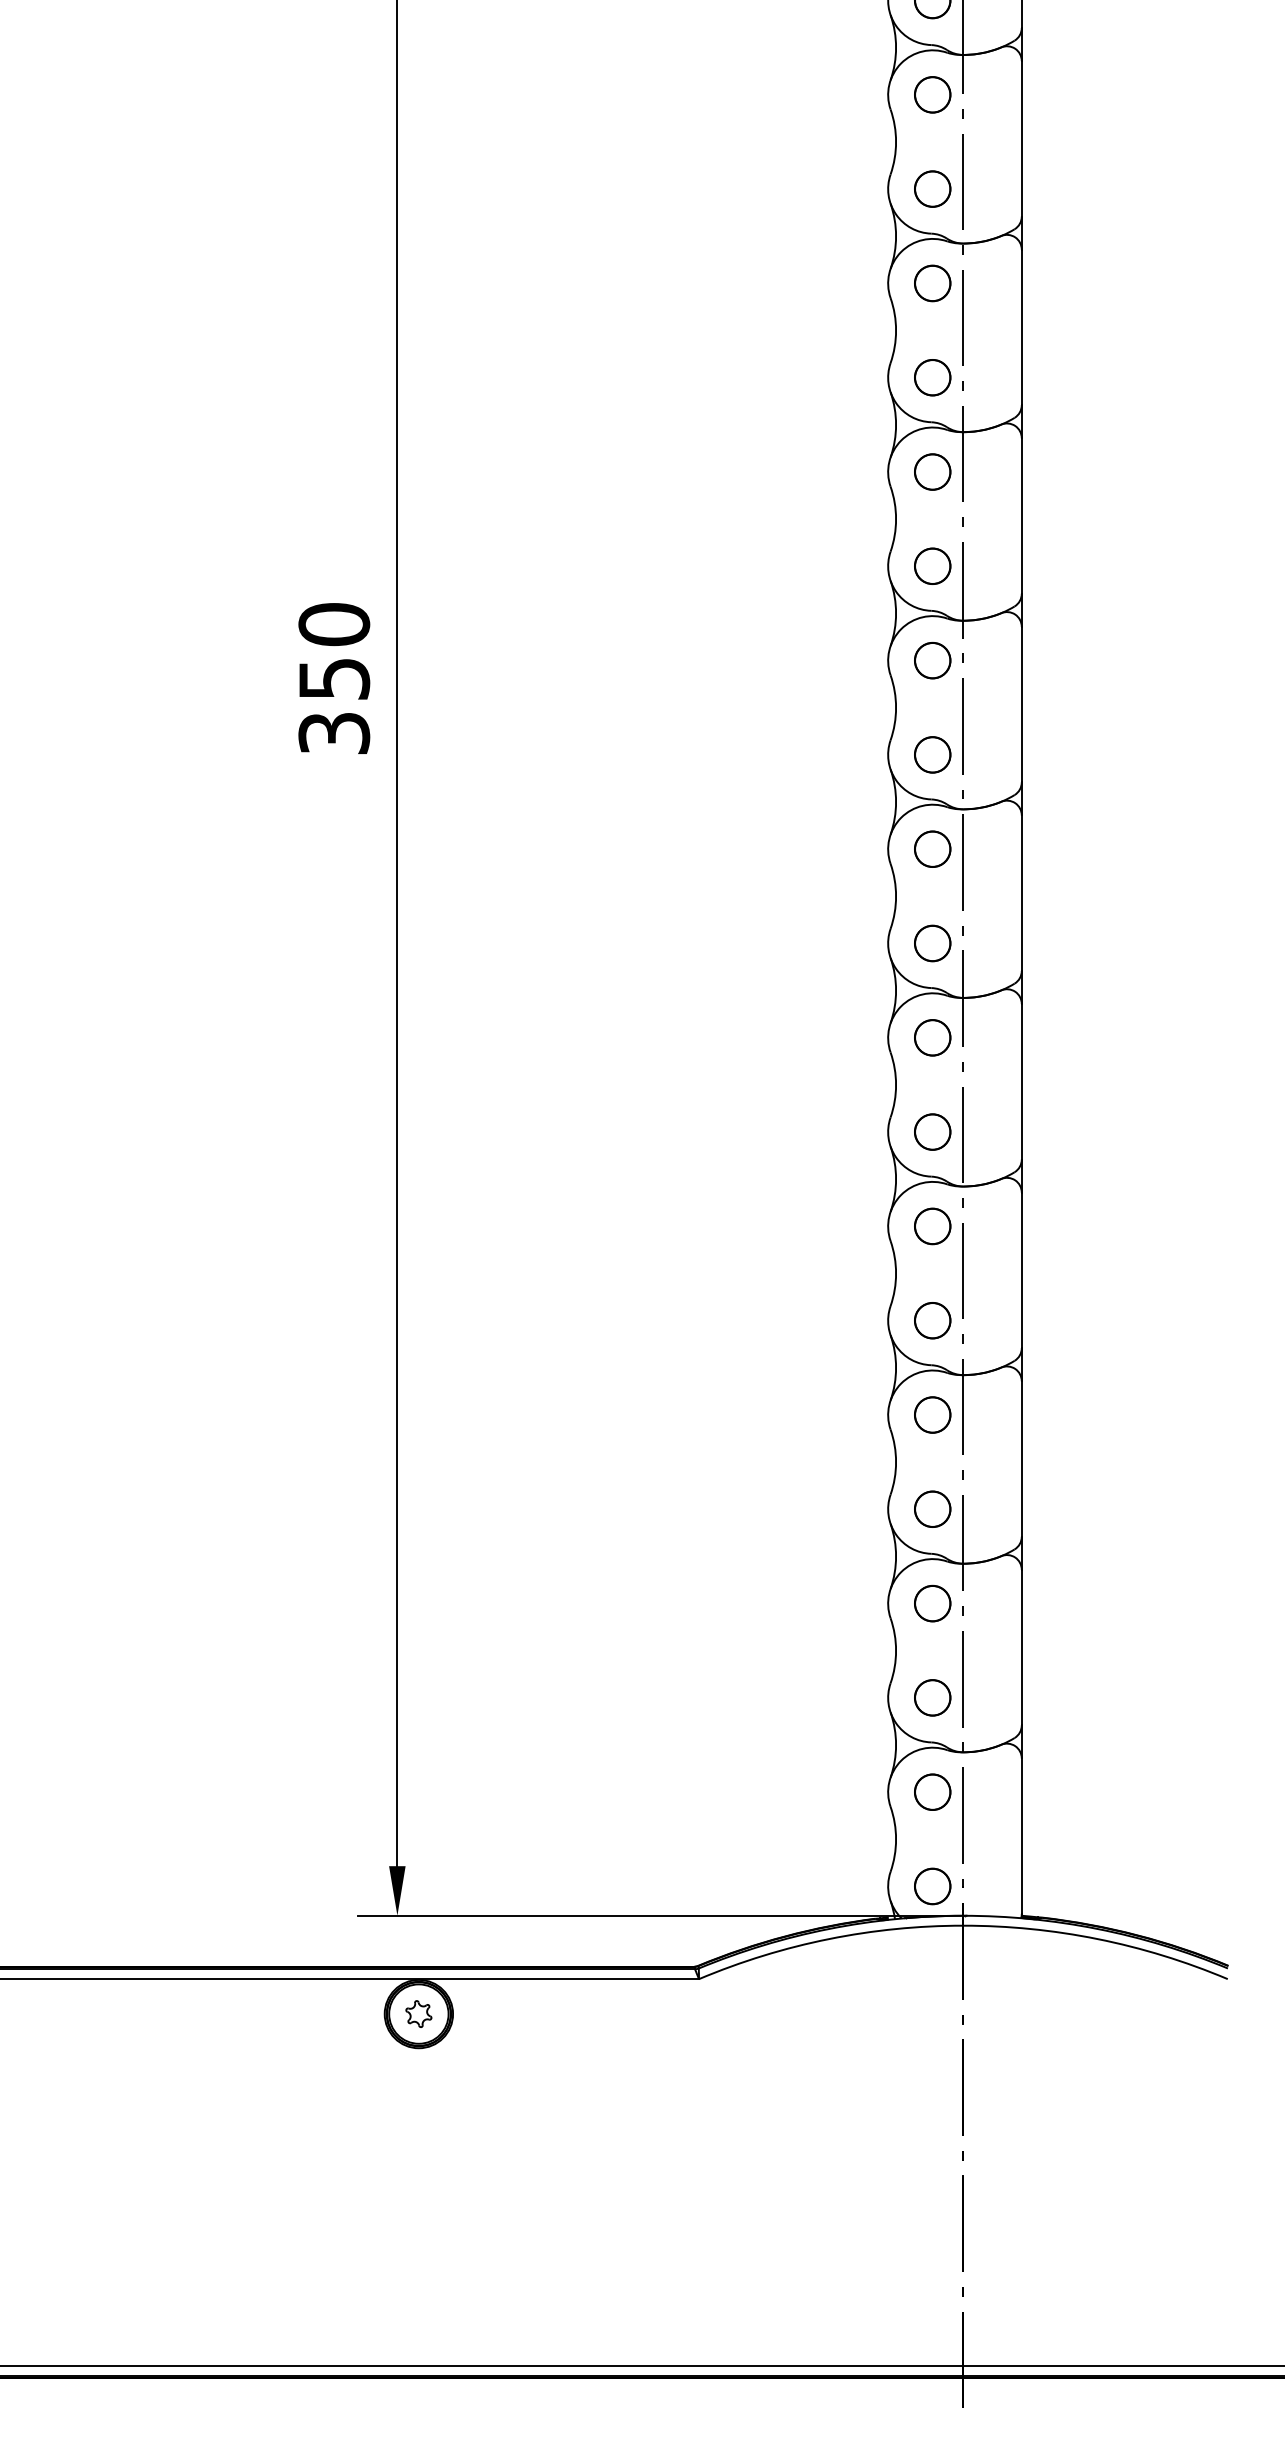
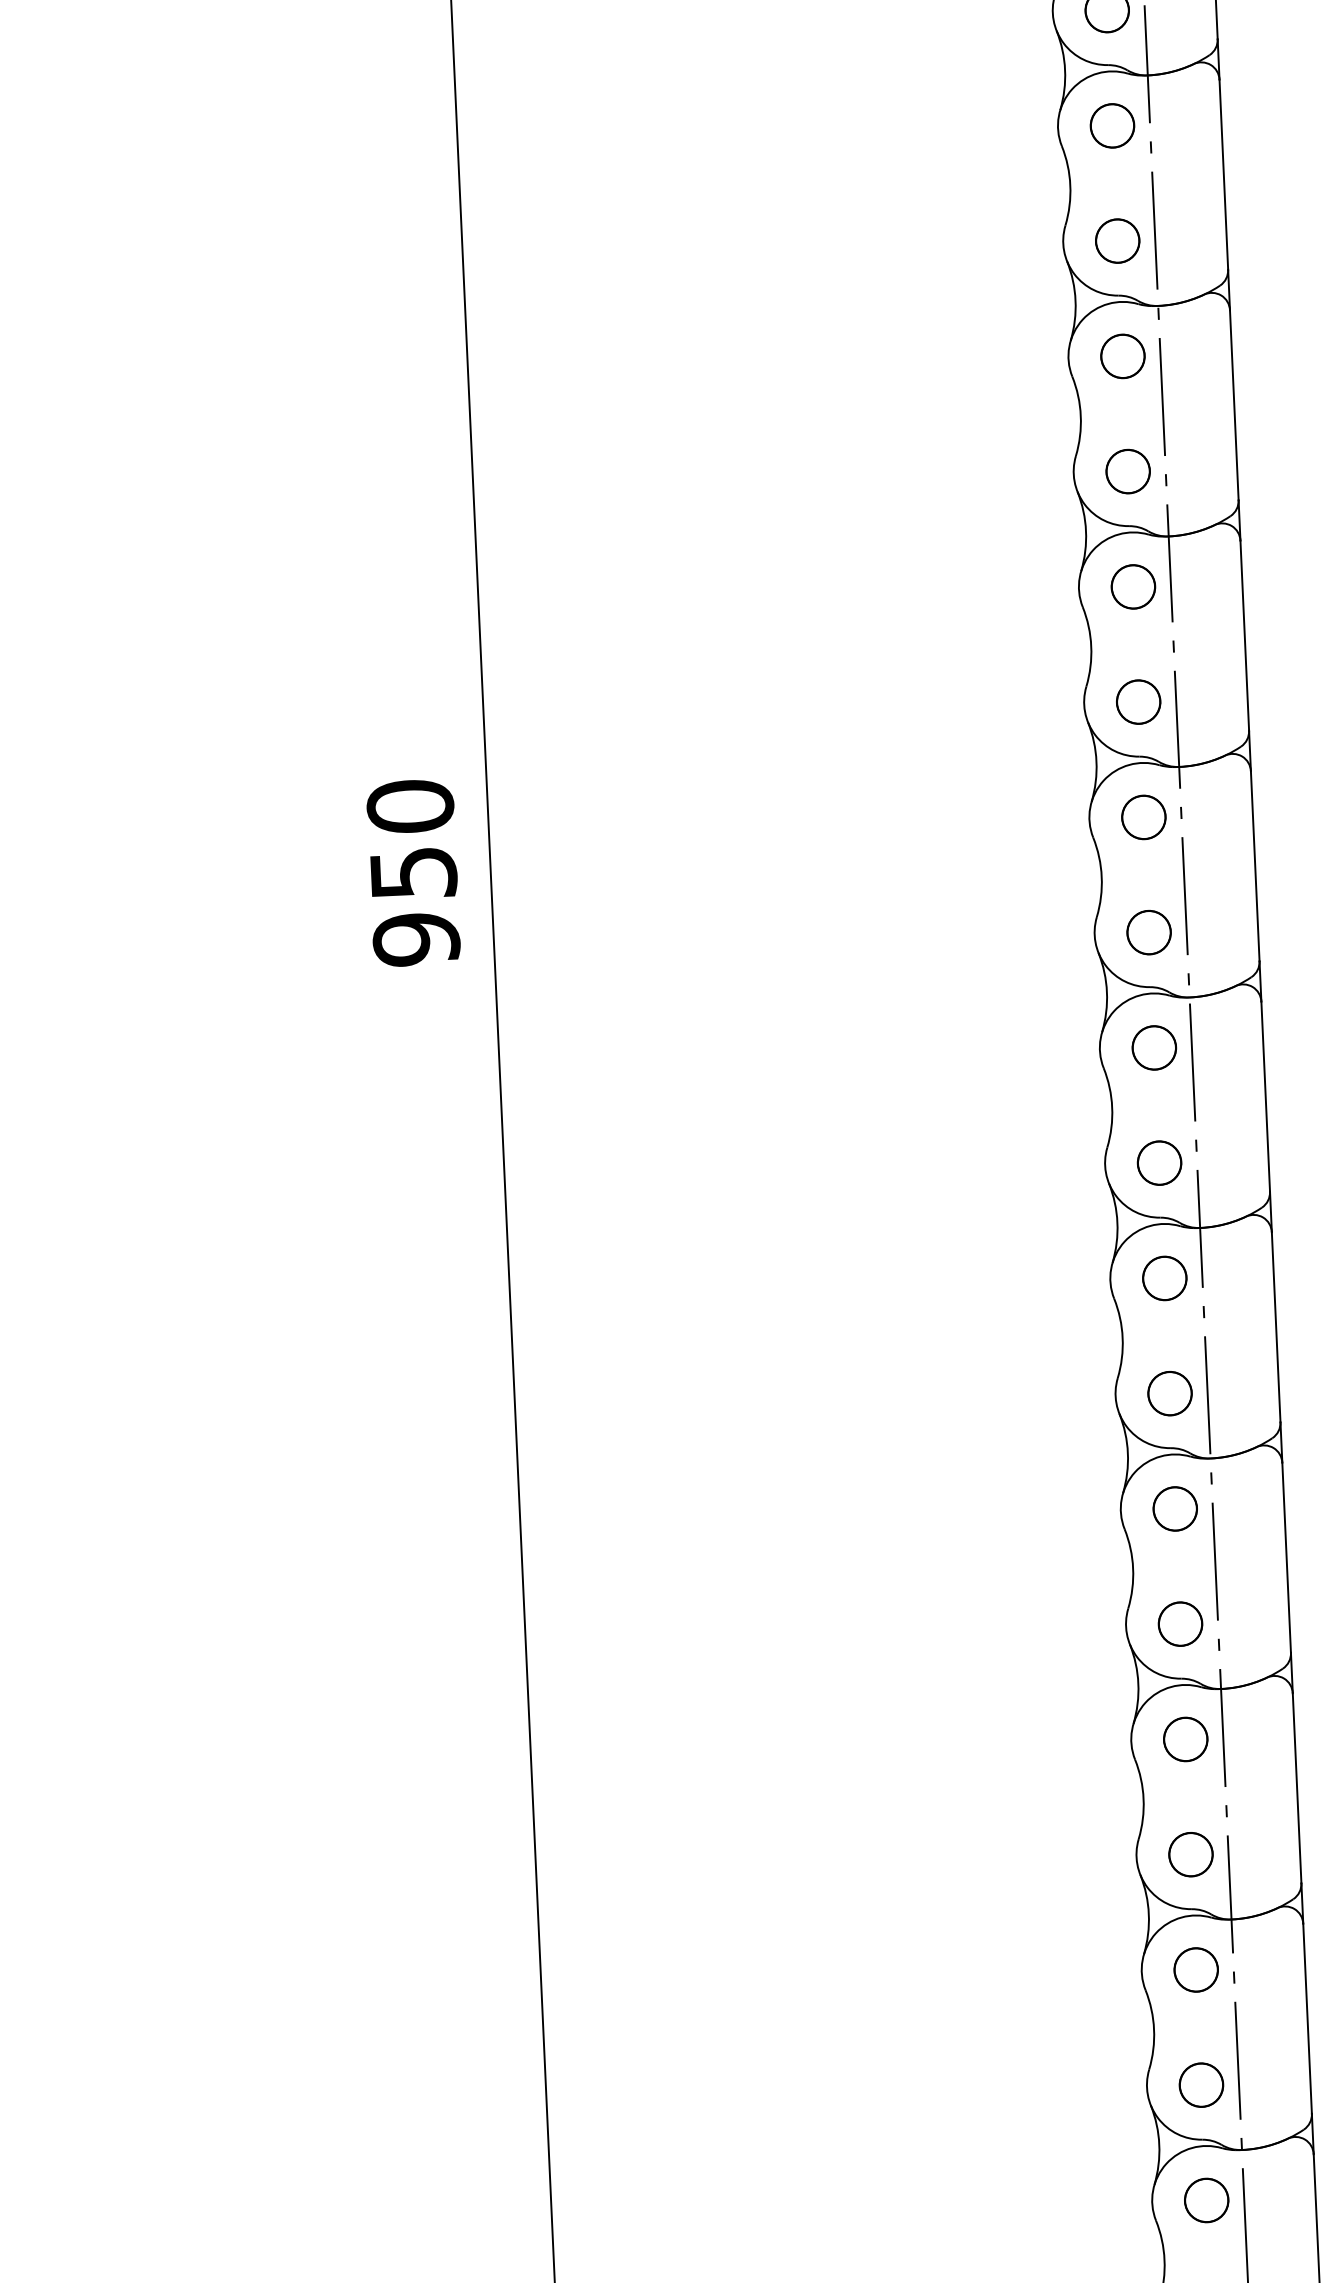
text: (334, 733) -> (416, 939), 350 -> 950

